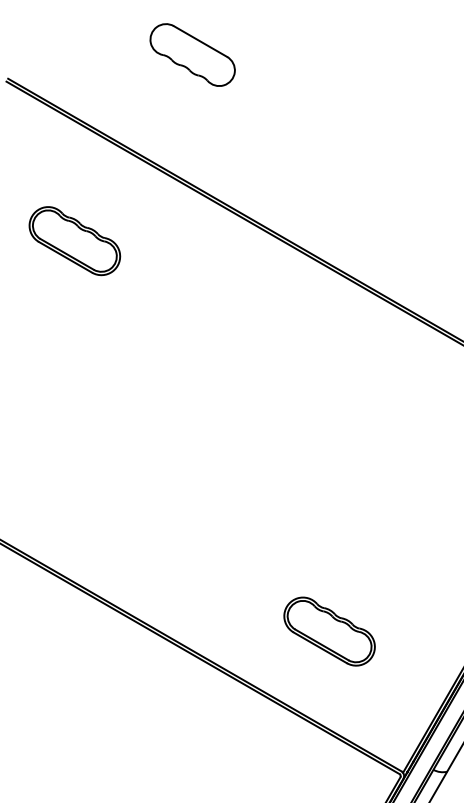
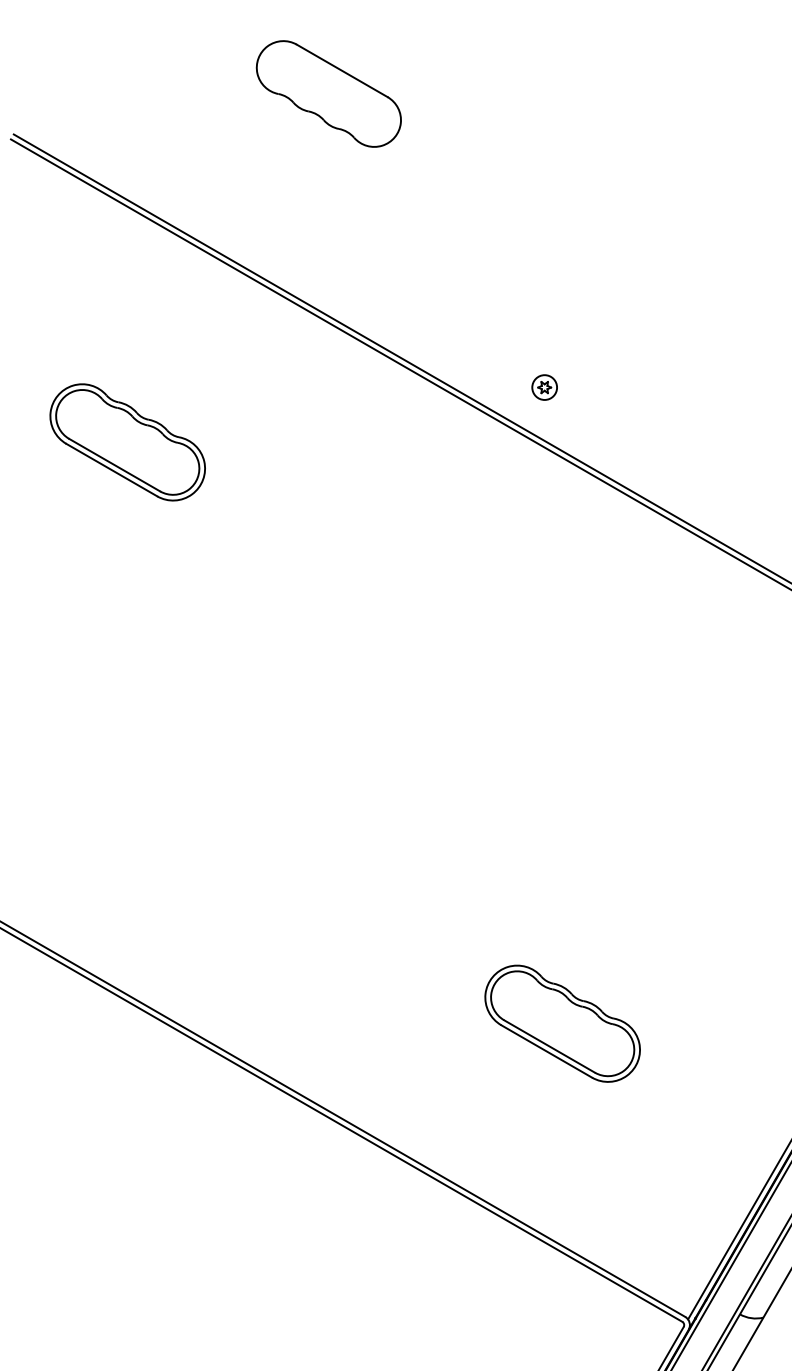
part: (319, 226) -> (545, 386), added
part: (74, 241) -> (127, 443), moved
part: (329, 631) -> (562, 1023), moved

